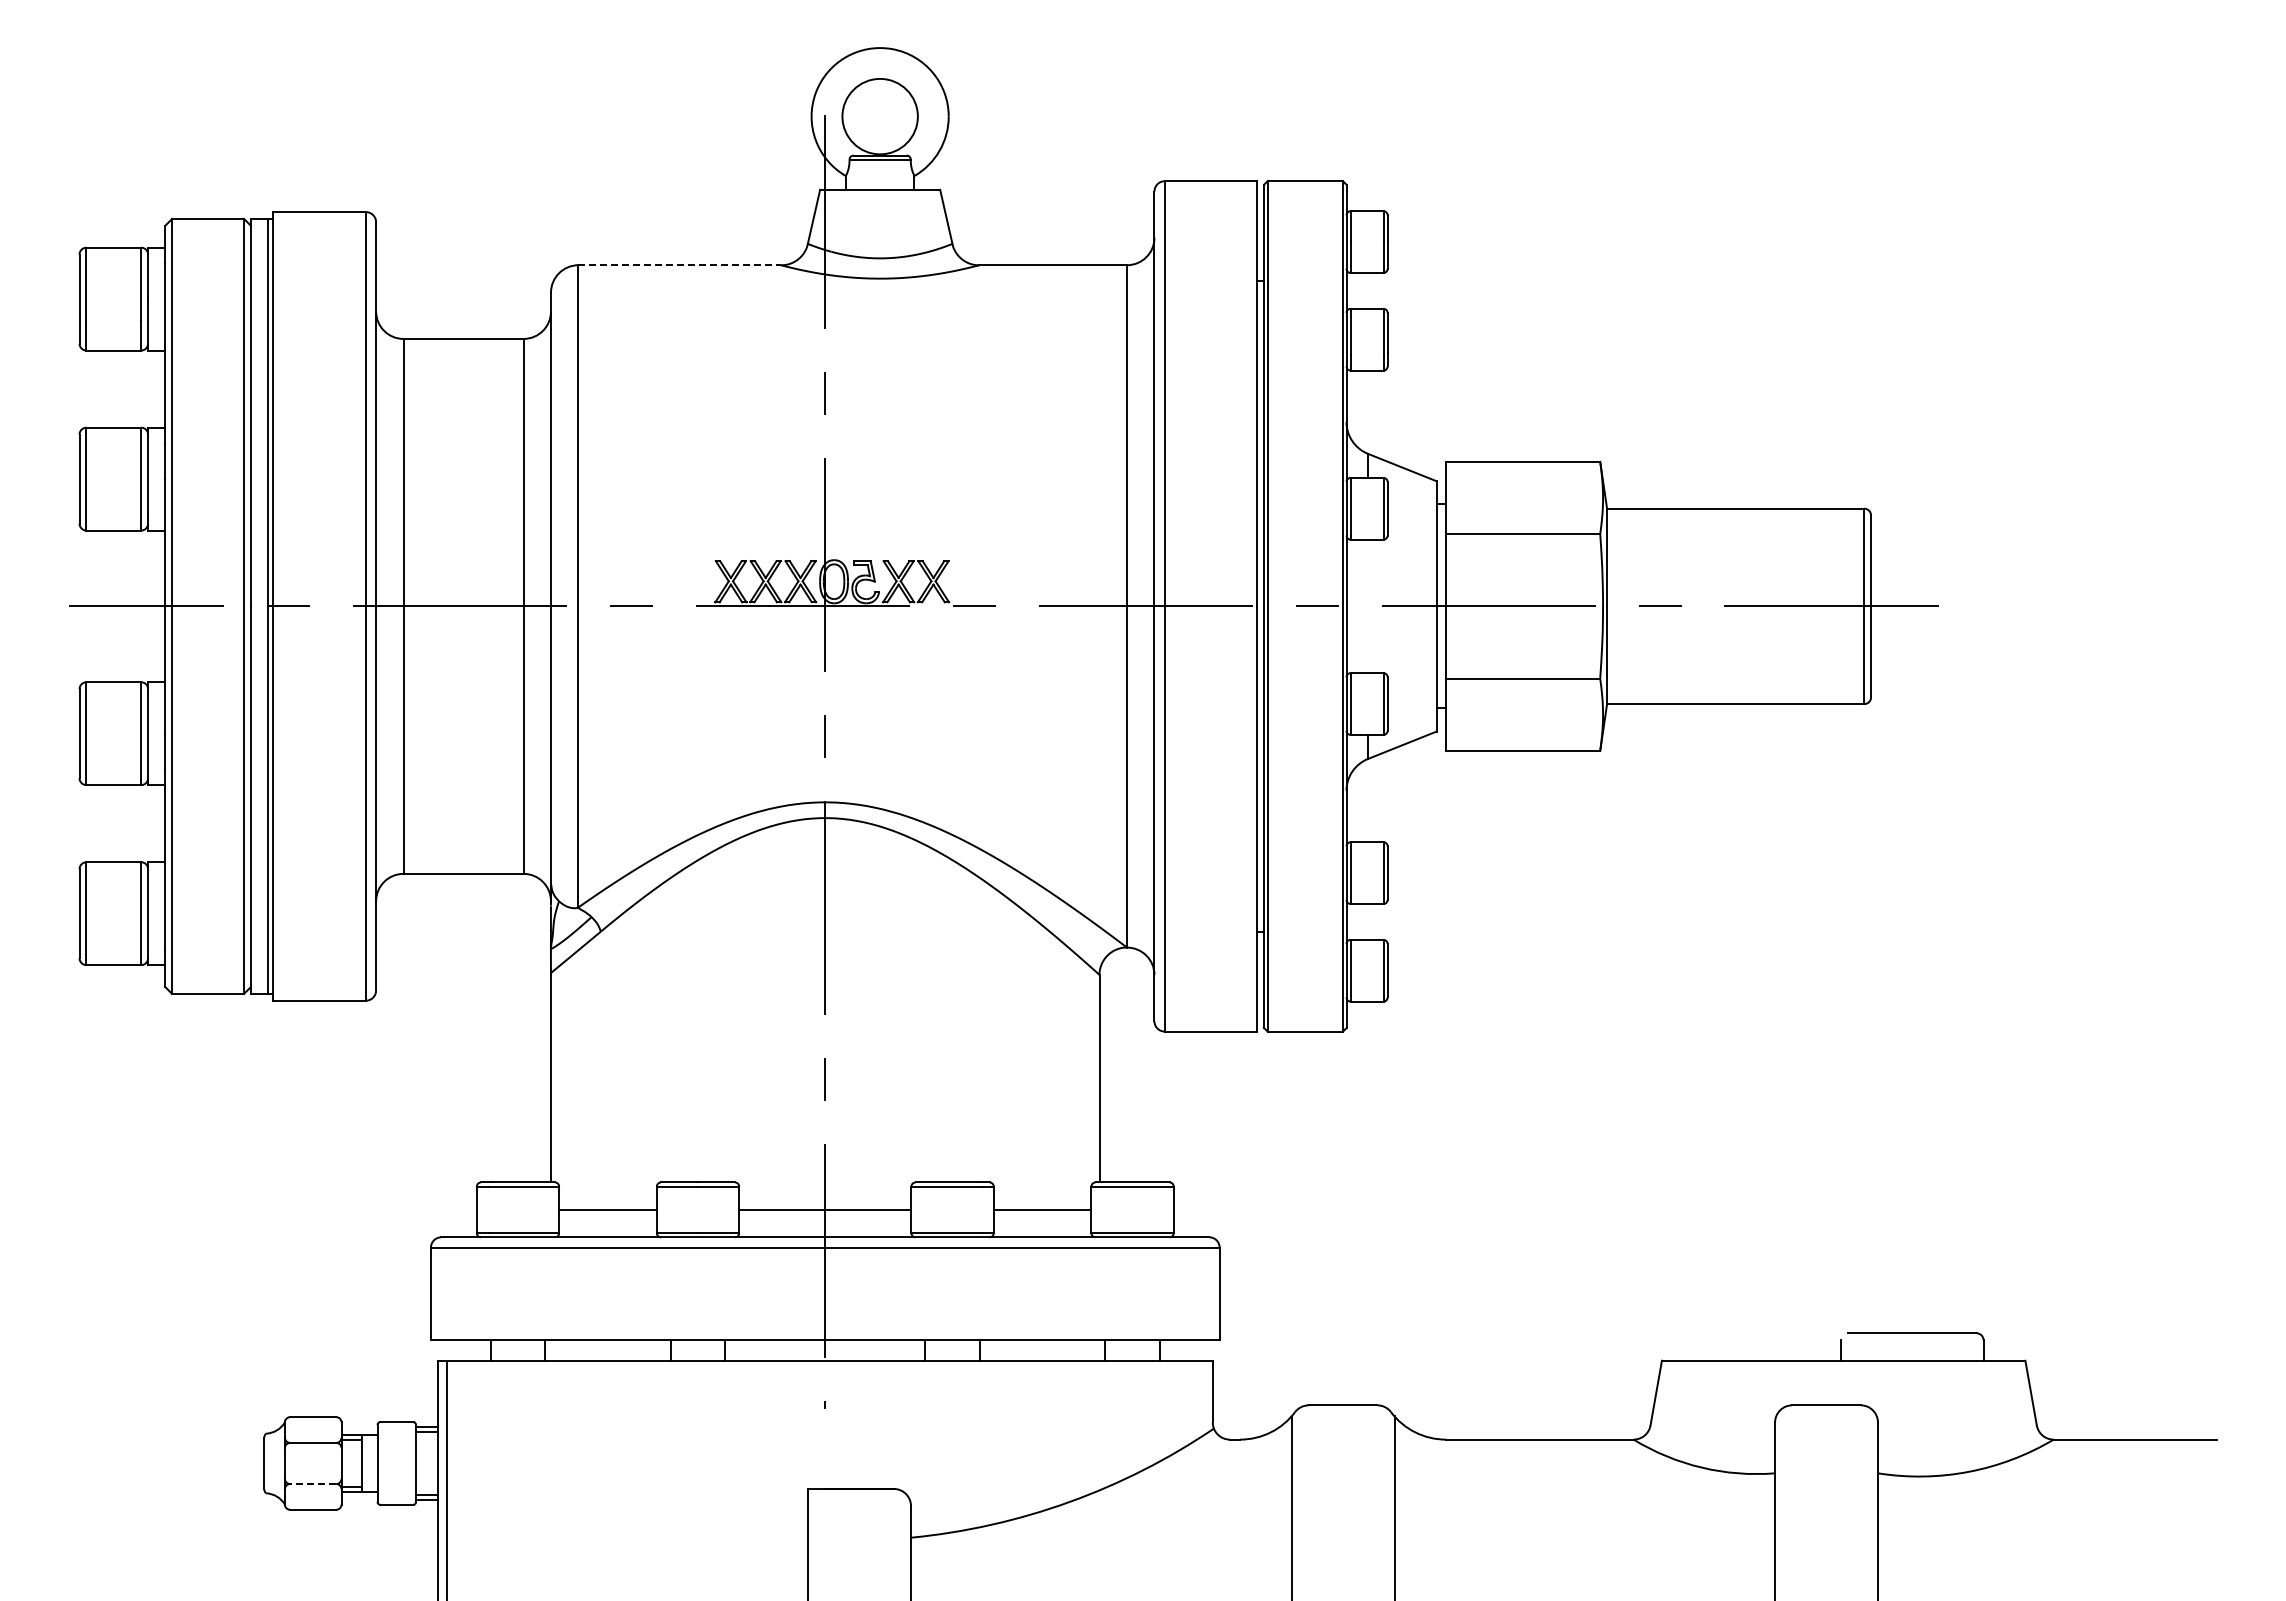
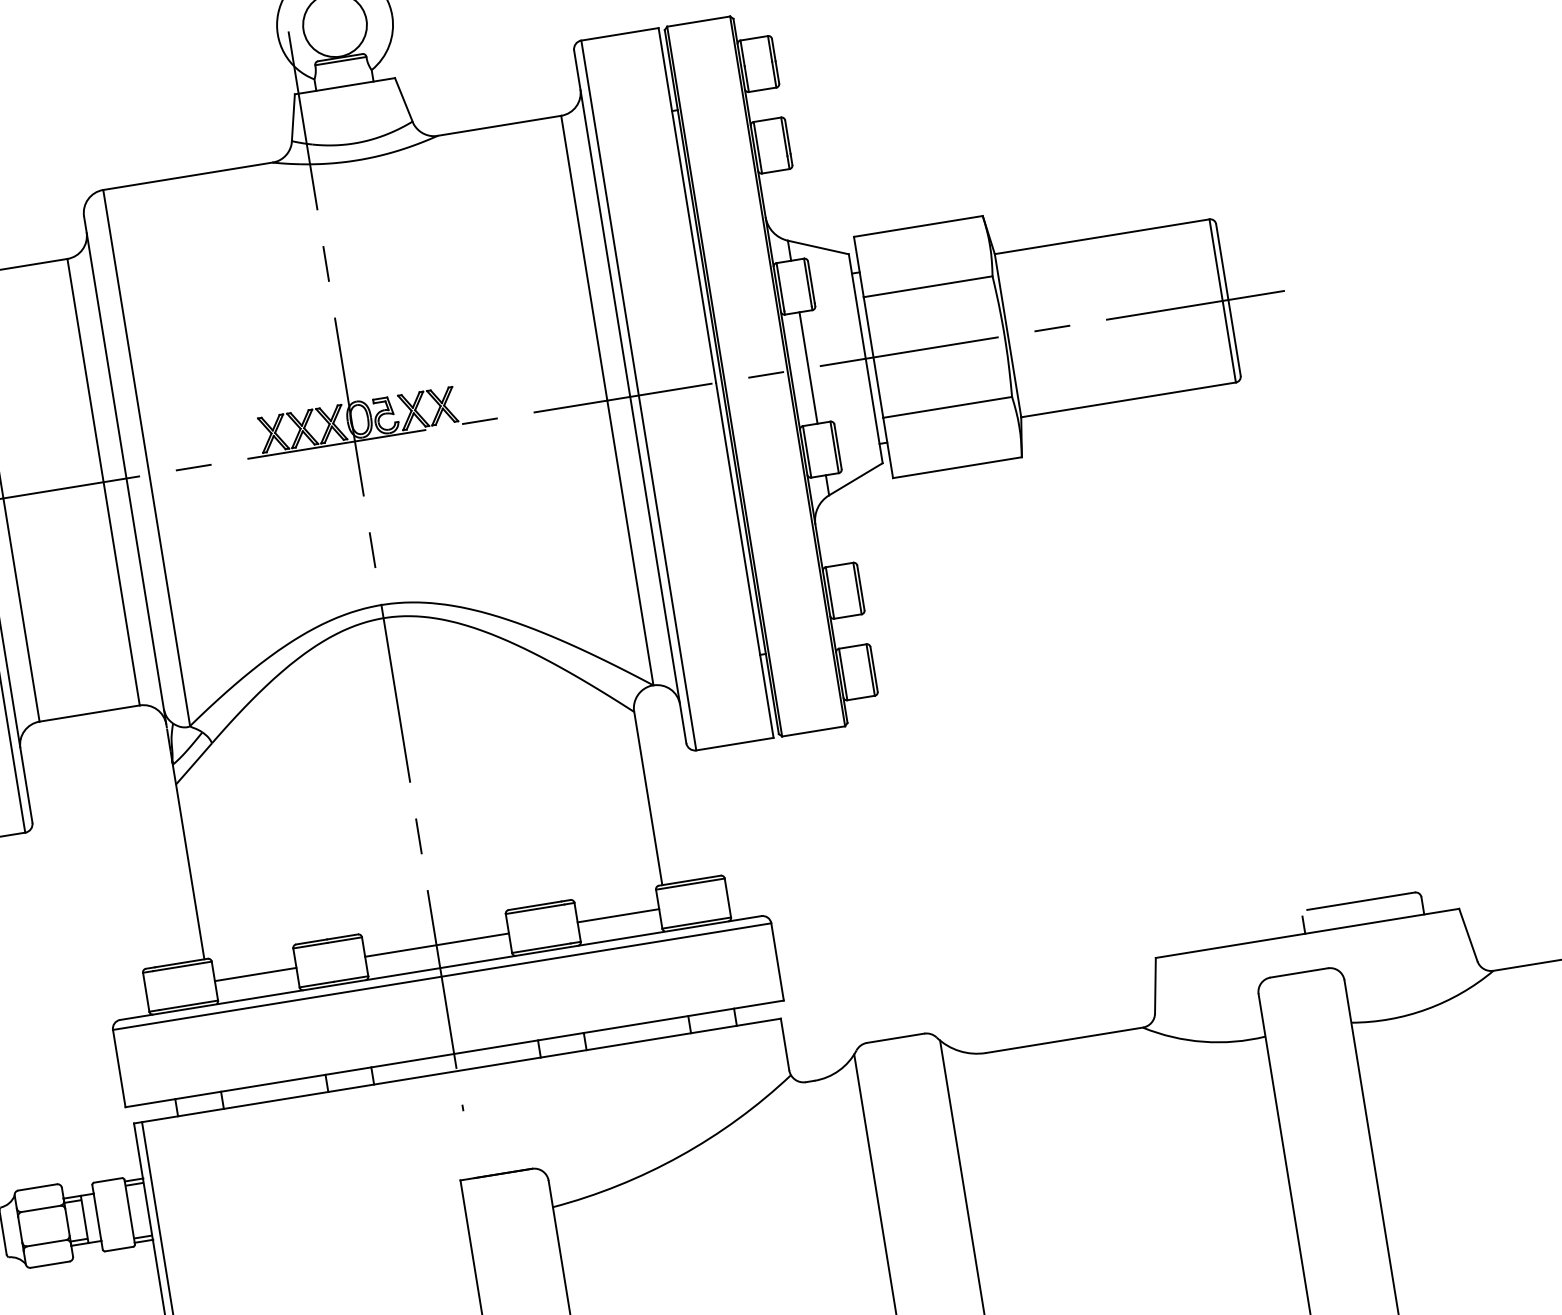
line: (680, 265) -> (188, 176), dashed -> solid
line: (1368, 606) -> (808, 368), added
line: (312, 1484) -> (46, 1243), dashed -> solid

